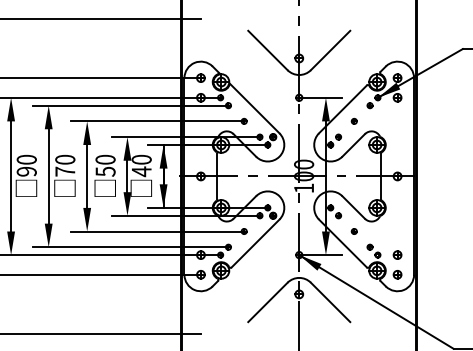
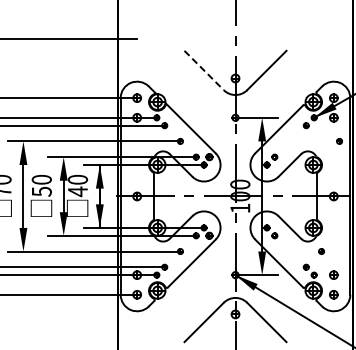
line: (267, 50) -> (203, 70), solid -> dashed
part: (353, 120) -> (338, 140), moved
part: (353, 231) -> (320, 251), moved

